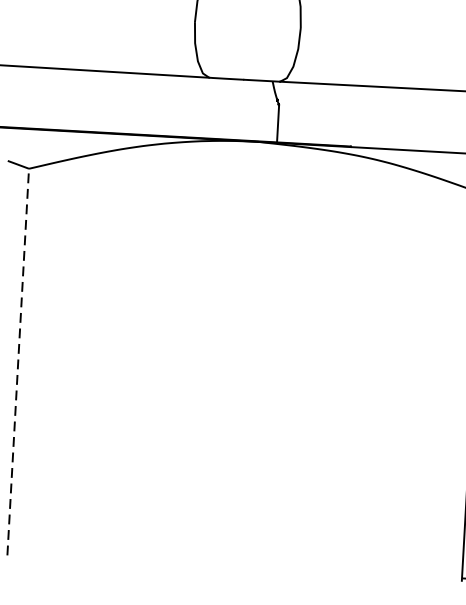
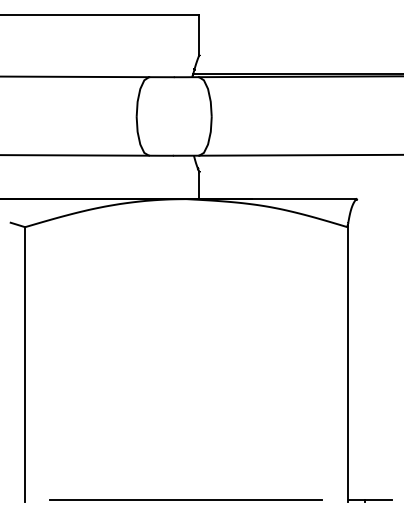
line: (18, 360) -> (25, 363), dashed -> solid
line: (233, 565) -> (185, 499), added

